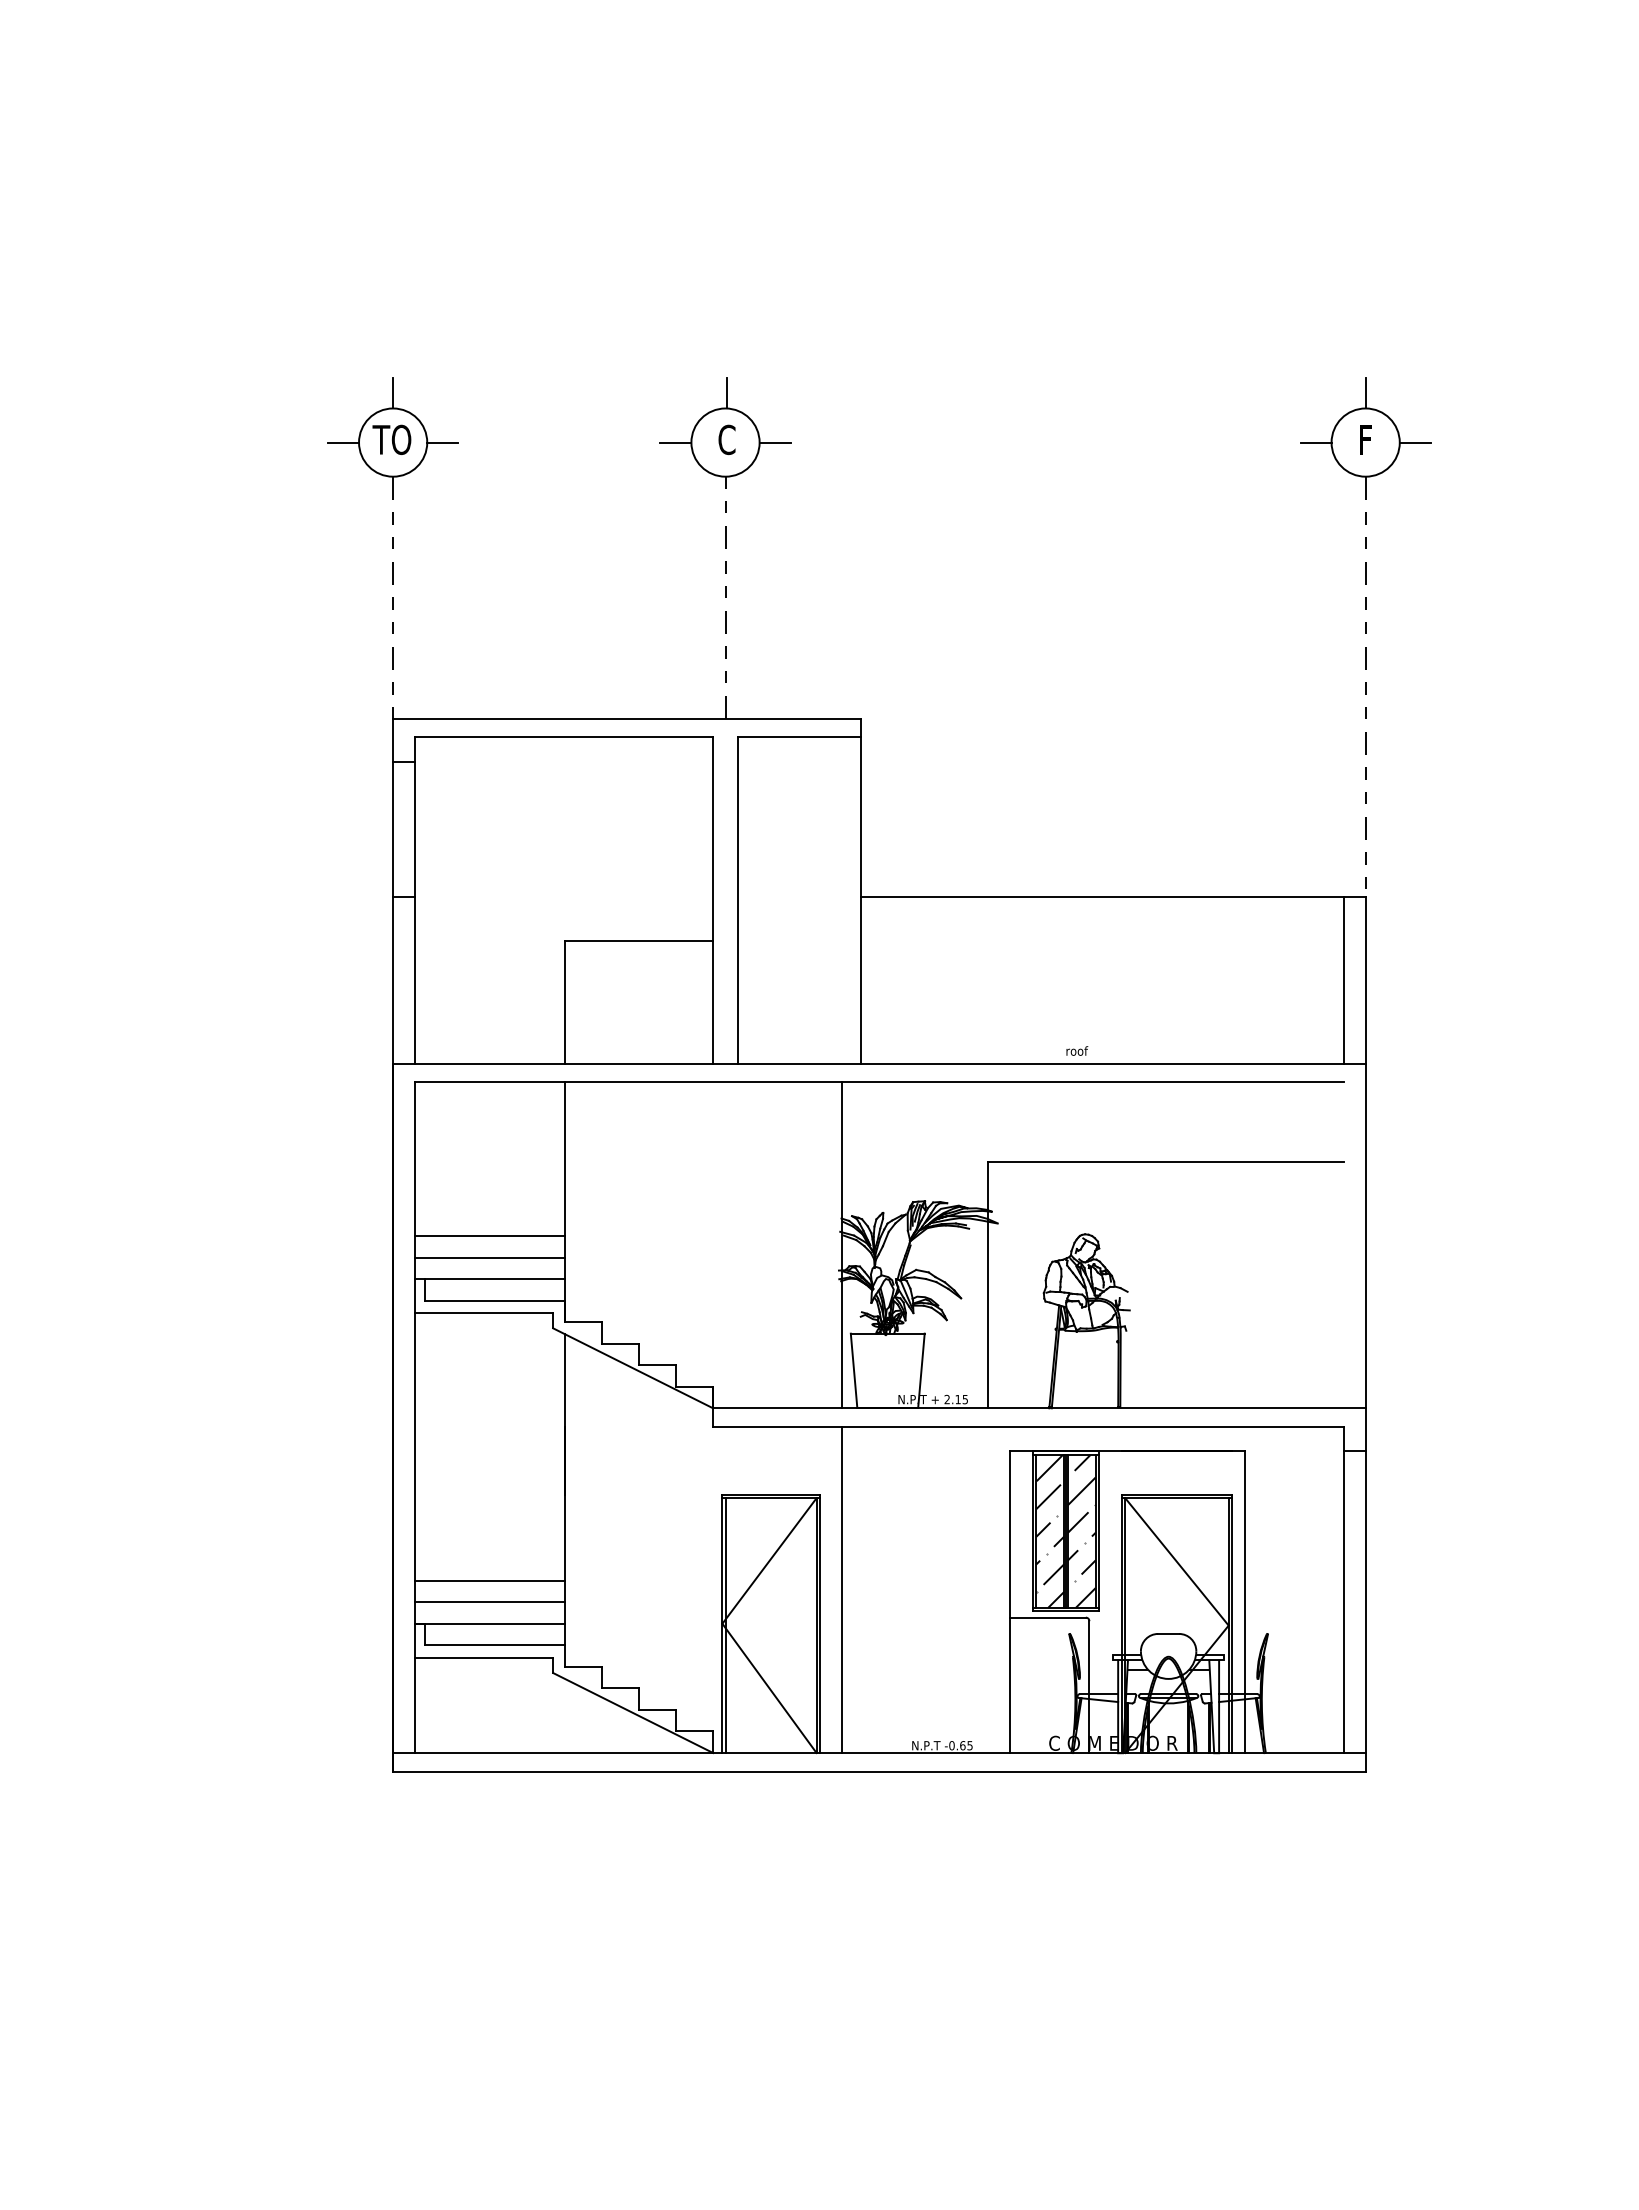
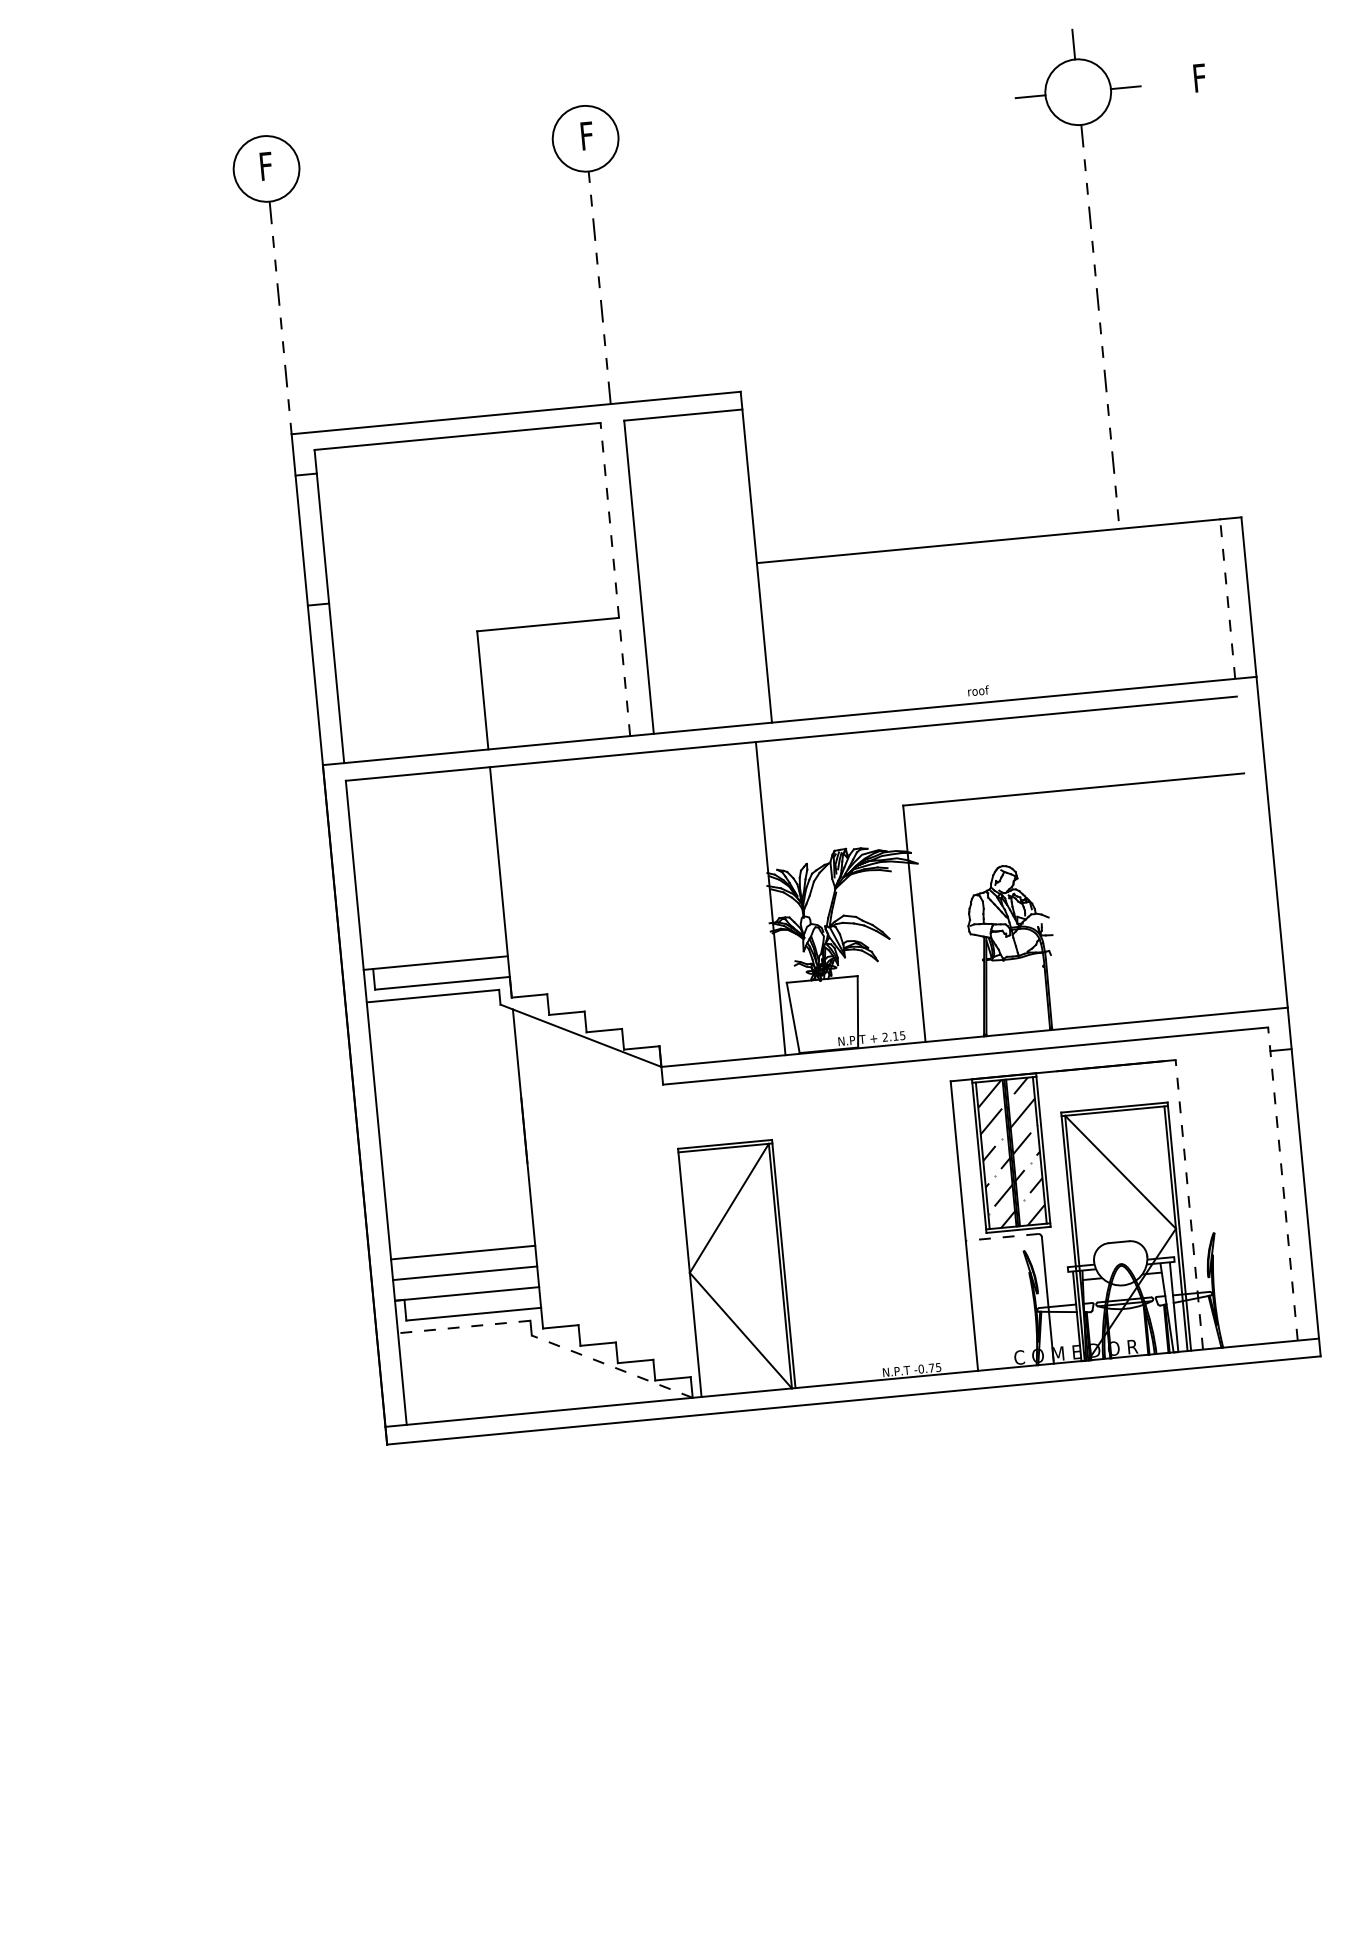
line: (393, 392) -> (262, 120), removed
line: (727, 392) -> (582, 90), removed
text: (391, 439) -> (264, 166), TO -> F
text: (726, 439) -> (586, 135), C -> F
line: (343, 442) -> (218, 173), removed
line: (442, 442) -> (313, 164), removed
line: (675, 442) -> (537, 143), removed
line: (774, 442) -> (632, 134), removed
part: (1365, 632) -> (1095, 274), moved
line: (713, 900) -> (615, 579), solid -> dashed
line: (1343, 980) -> (1227, 599), solid -> dashed
line: (490, 1235) -> (431, 921), removed
line: (490, 1257) -> (433, 942), removed
line: (842, 1589) -> (802, 1229), removed
line: (1343, 1589) -> (1282, 1183), solid -> dashed
line: (1244, 1602) -> (1189, 1205), solid -> dashed
line: (1048, 1617) -> (1002, 1237), solid -> dashed
line: (726, 1625) -> (693, 1274), removed
line: (484, 1657) -> (464, 1326), solid -> dashed
line: (632, 1712) -> (611, 1366), solid -> dashed
text: (962, 1745) -> (931, 1367), -0.65 -> -0.75

